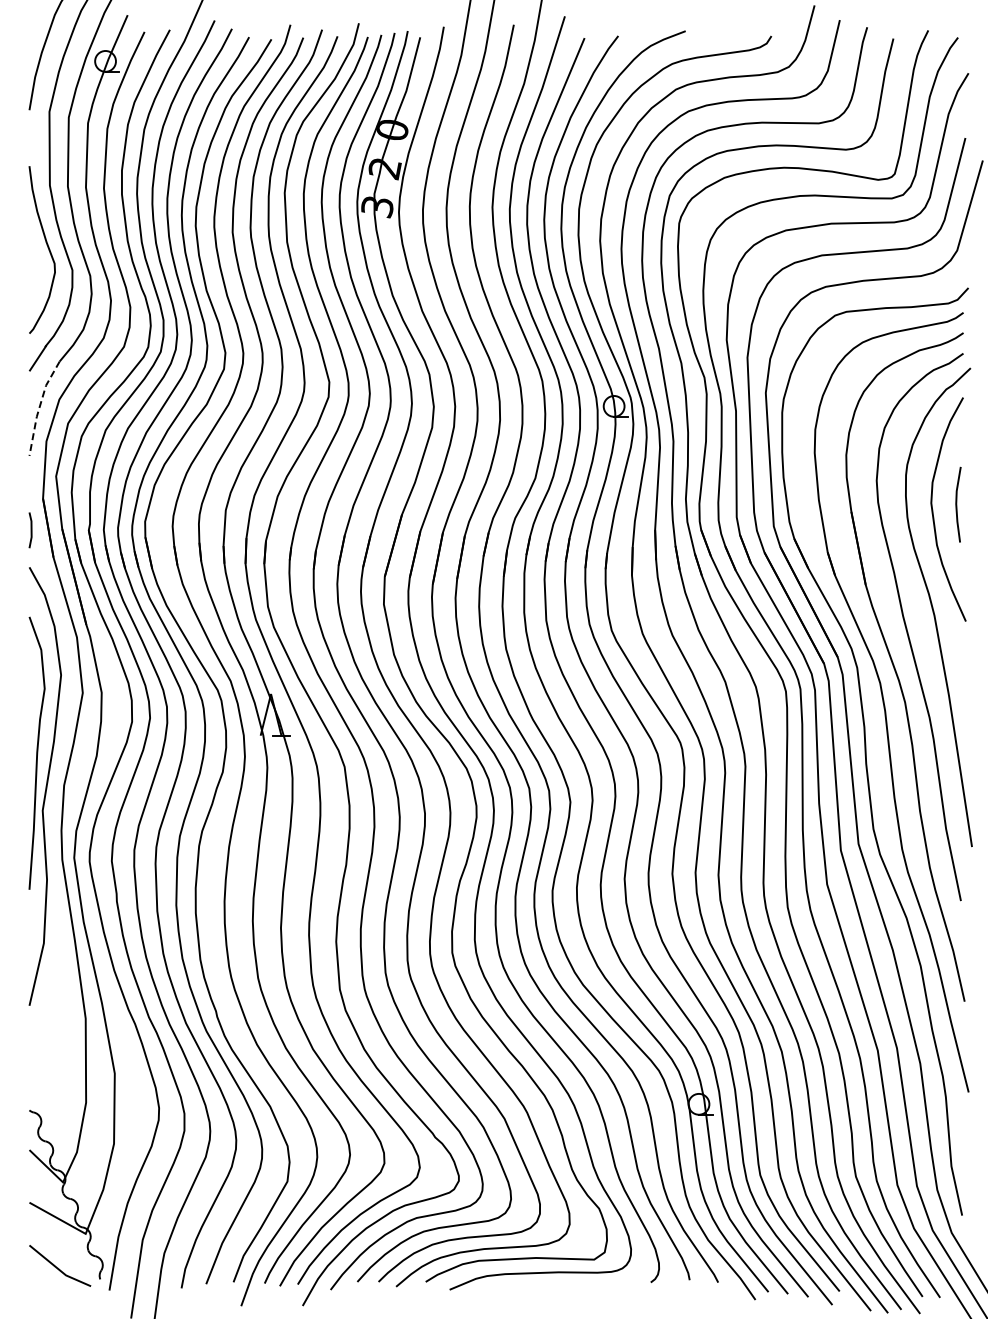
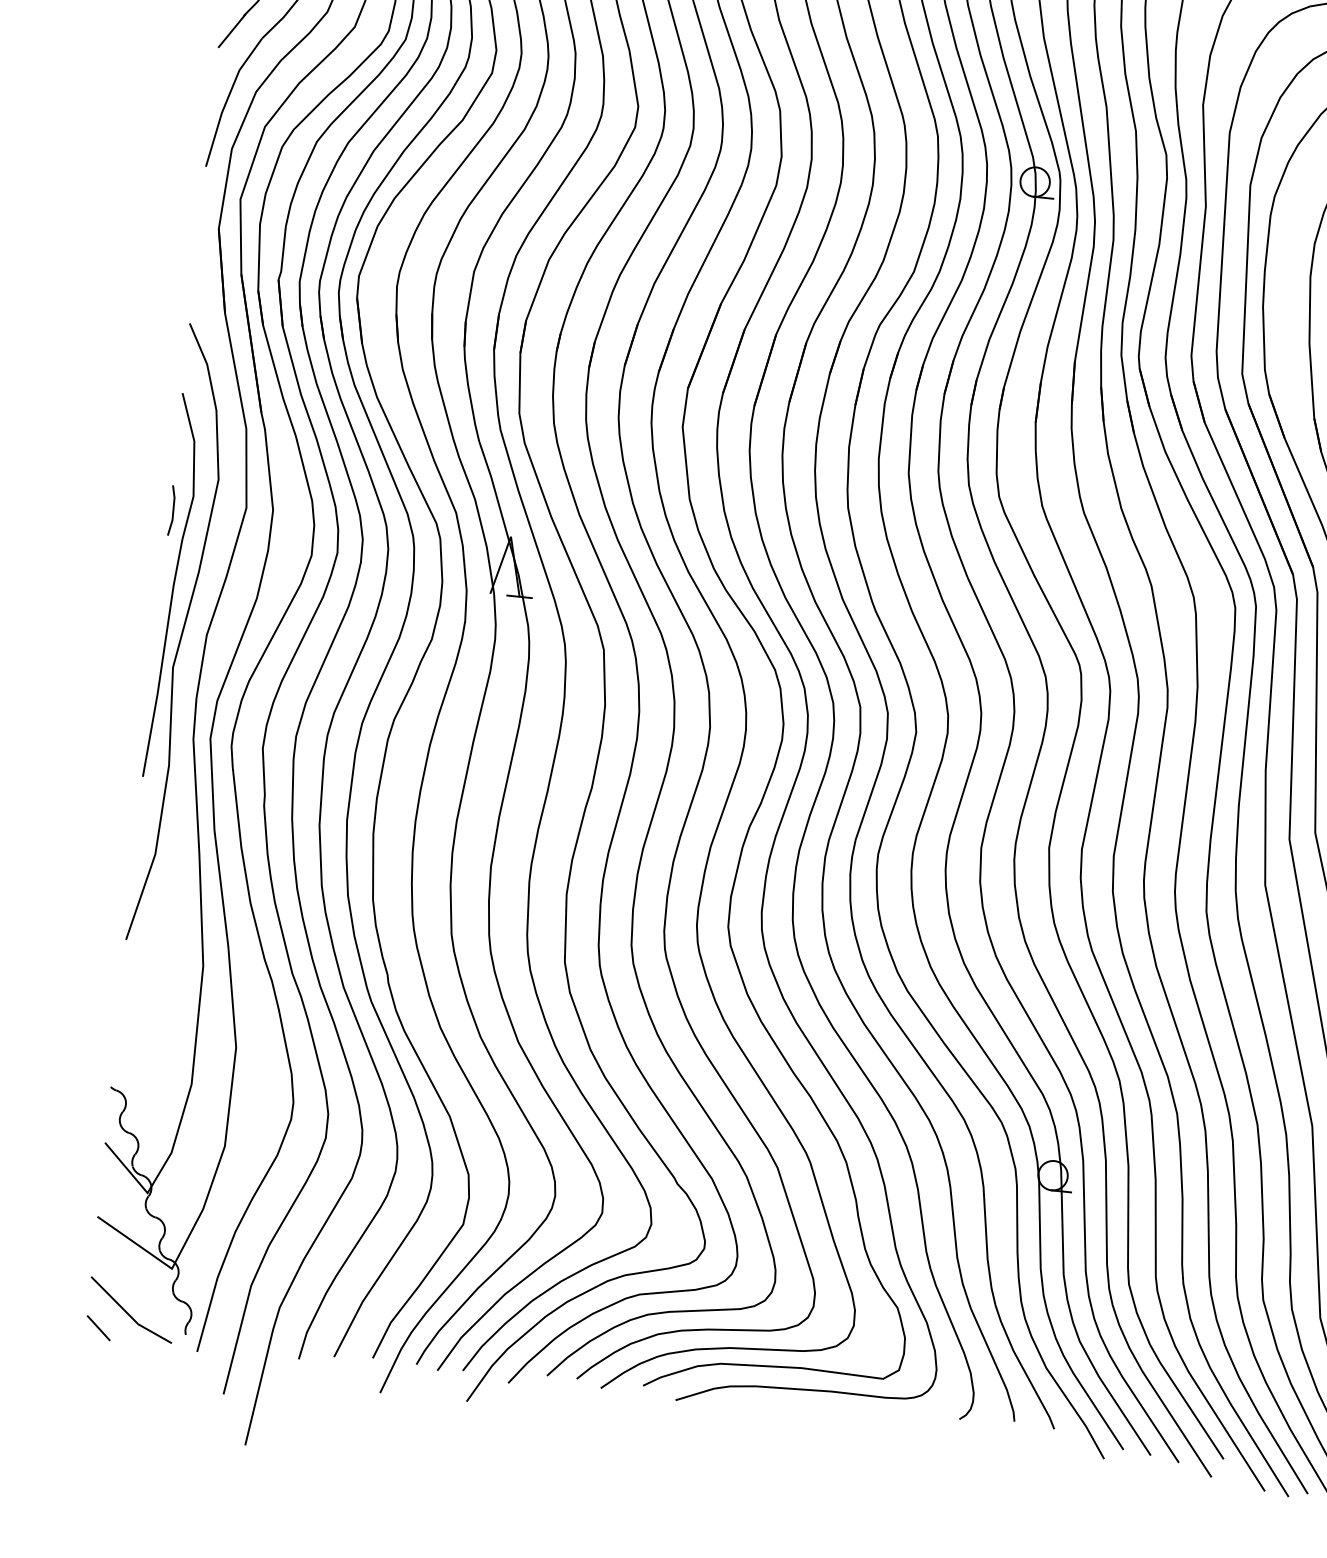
line: (39, 407) -> (227, 100), dashed -> solid
line: (30, 530) -> (171, 510), moved
line: (38, 1280) -> (98, 1327), added

